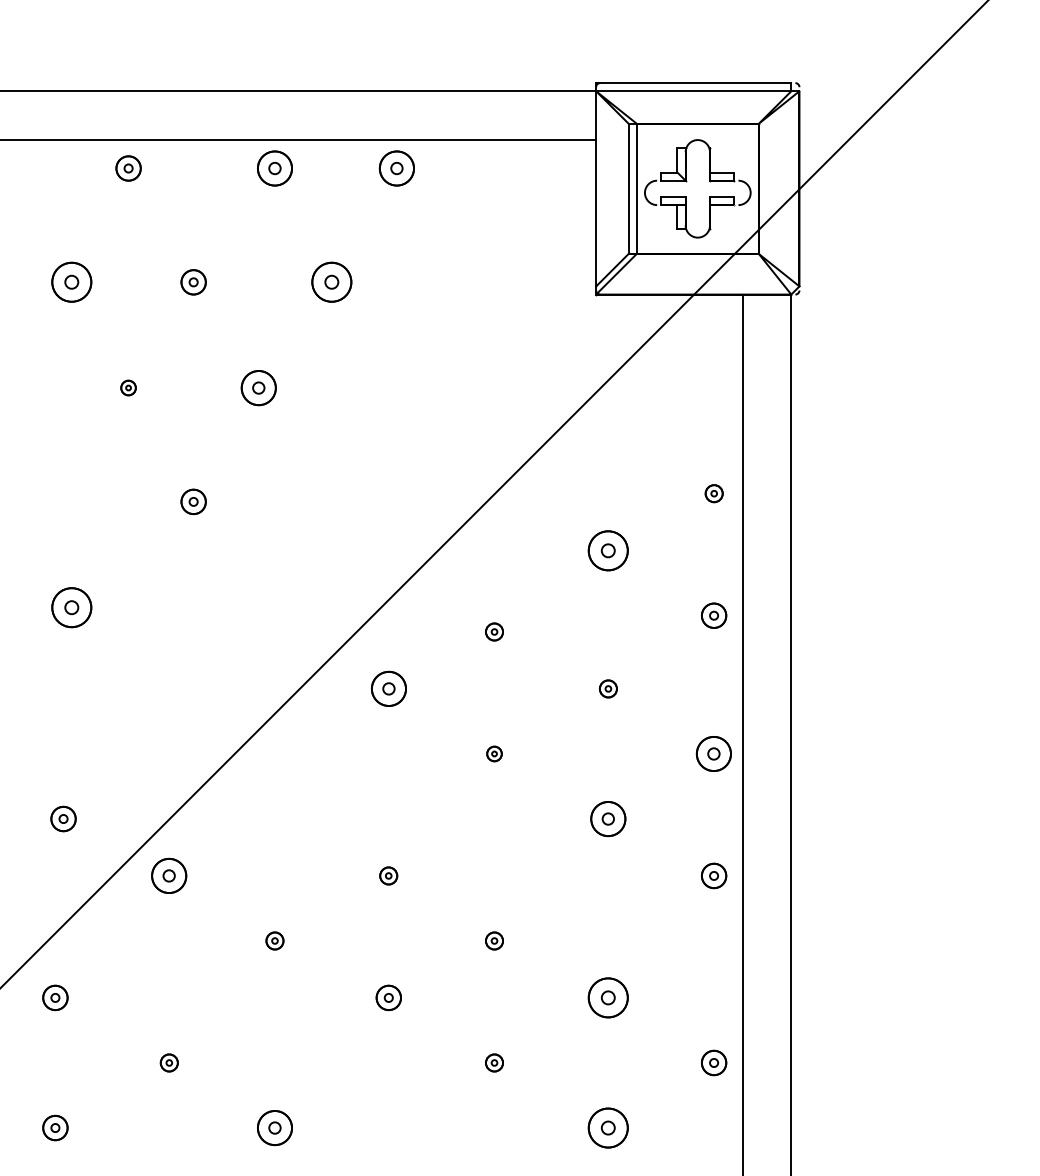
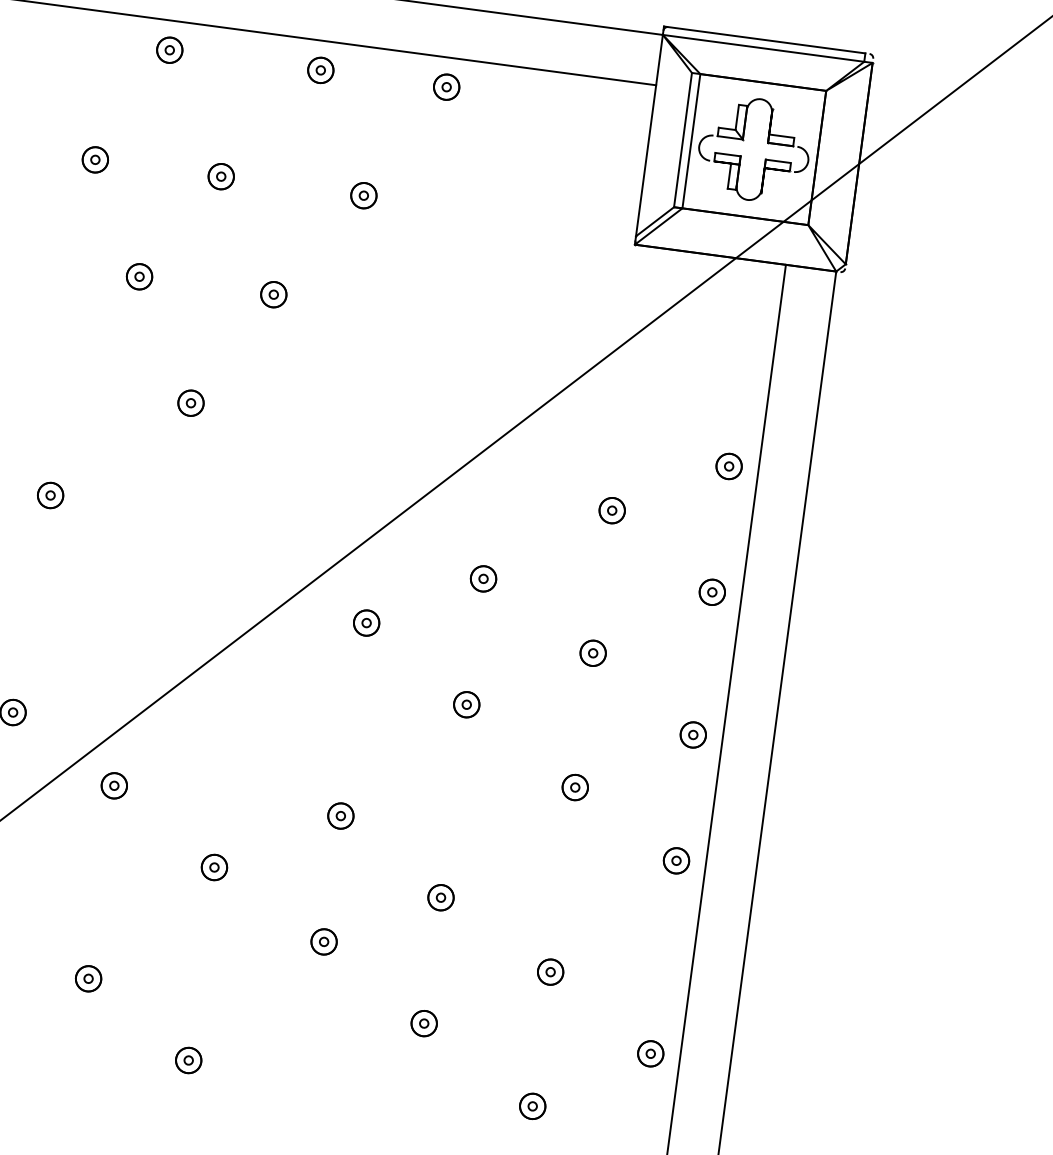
part: (274, 168) -> (320, 70), size x0.71
part: (396, 168) -> (446, 87), size x0.71
part: (71, 282) -> (95, 160), size x0.62
part: (331, 282) -> (363, 195), size x0.62
part: (128, 387) -> (139, 276), size x1.67
part: (258, 387) -> (273, 294), size x0.71
part: (714, 493) -> (729, 466), size x1.43
part: (608, 550) -> (612, 510), size x0.62
part: (71, 607) -> (50, 495), size x0.62
part: (494, 631) -> (483, 578), size x1.43
part: (388, 688) -> (366, 622), size x0.71
part: (608, 688) -> (593, 652), size x1.43
part: (494, 753) -> (466, 704), size x1.67
part: (714, 753) -> (693, 734), size x0.71
part: (608, 818) -> (575, 787), size x0.71
part: (169, 875) -> (114, 785), size x0.71
part: (388, 875) -> (340, 815), size x1.43
part: (274, 940) -> (214, 866), size x1.43
part: (494, 940) -> (441, 897), size x1.43
part: (608, 997) -> (550, 971), size x0.62
part: (169, 1062) -> (88, 978), size x1.43
part: (494, 1062) -> (424, 1023), size x1.43
part: (274, 1127) -> (188, 1059), size x0.71
part: (608, 1127) -> (532, 1105), size x0.62

